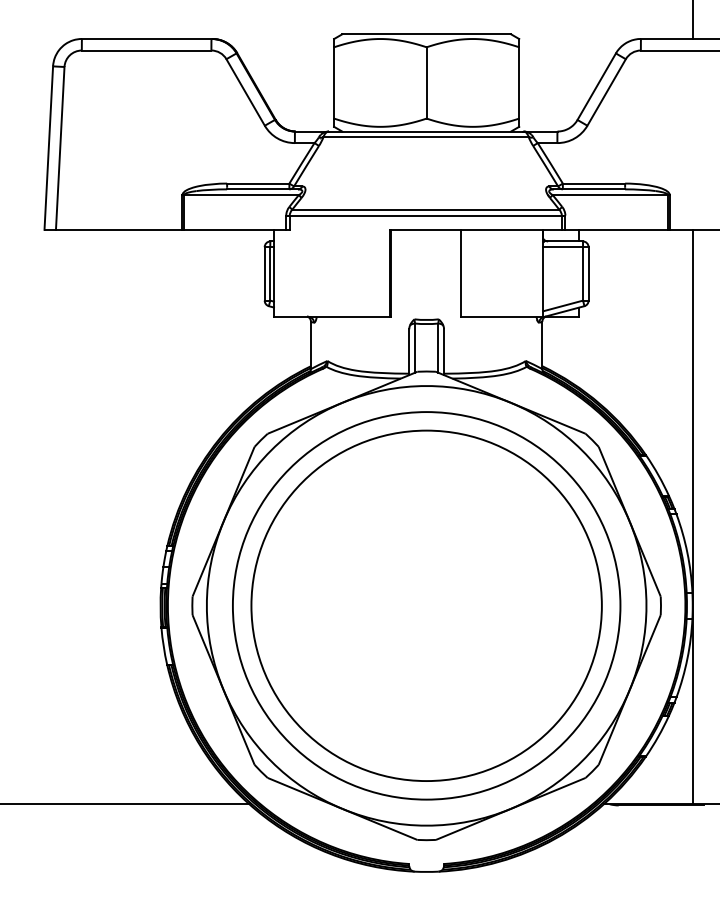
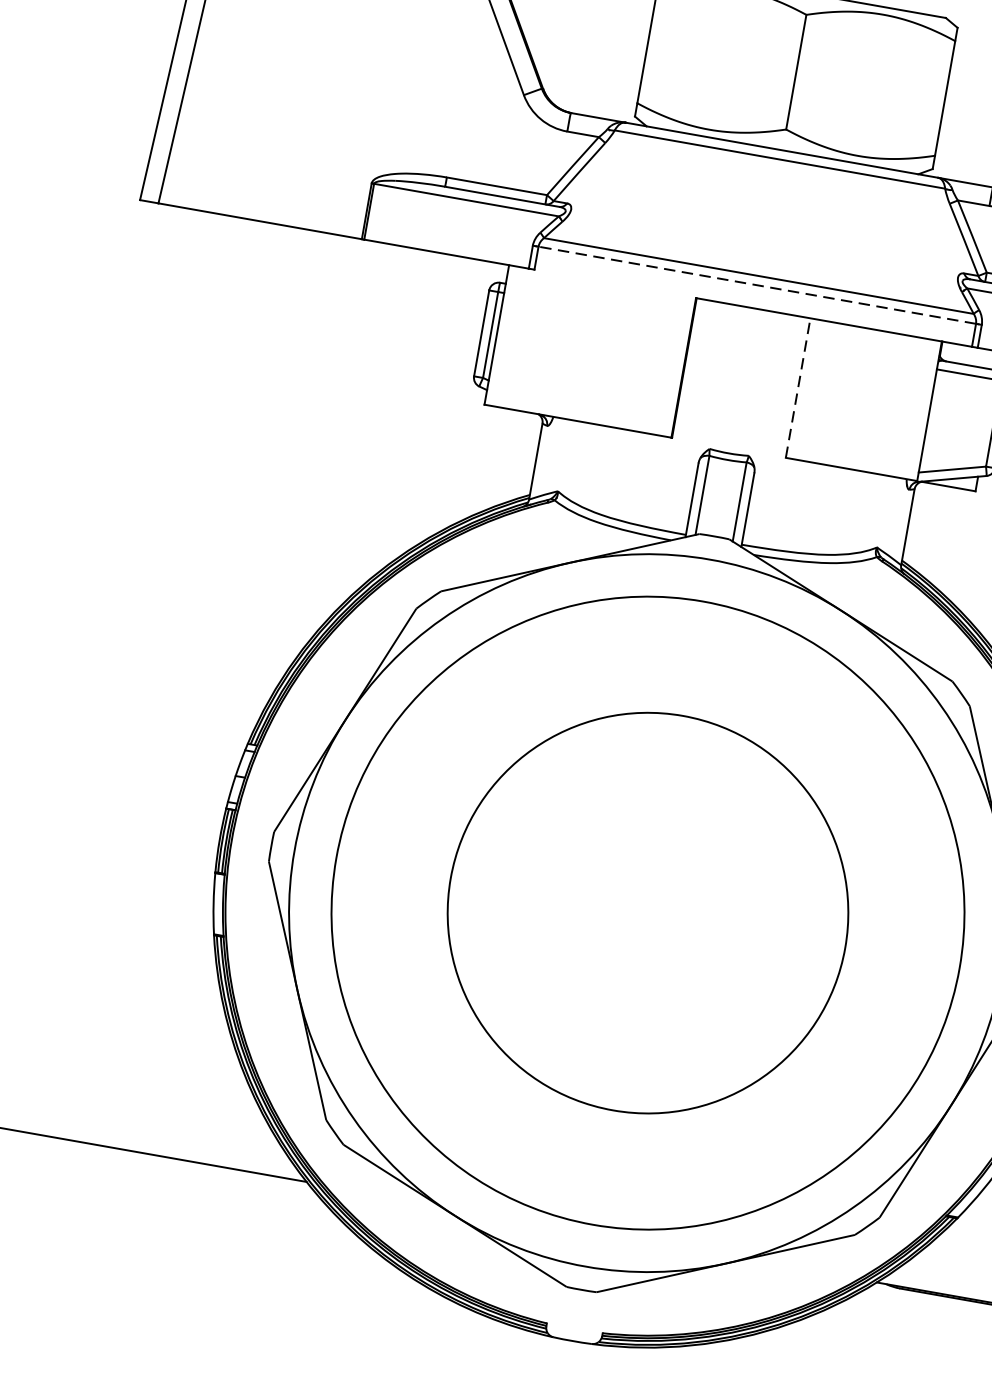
line: (425, 215) -> (756, 285), solid -> dashed
line: (461, 272) -> (798, 386), solid -> dashed
circle: (426, 605) -> (647, 912), size x0.7

